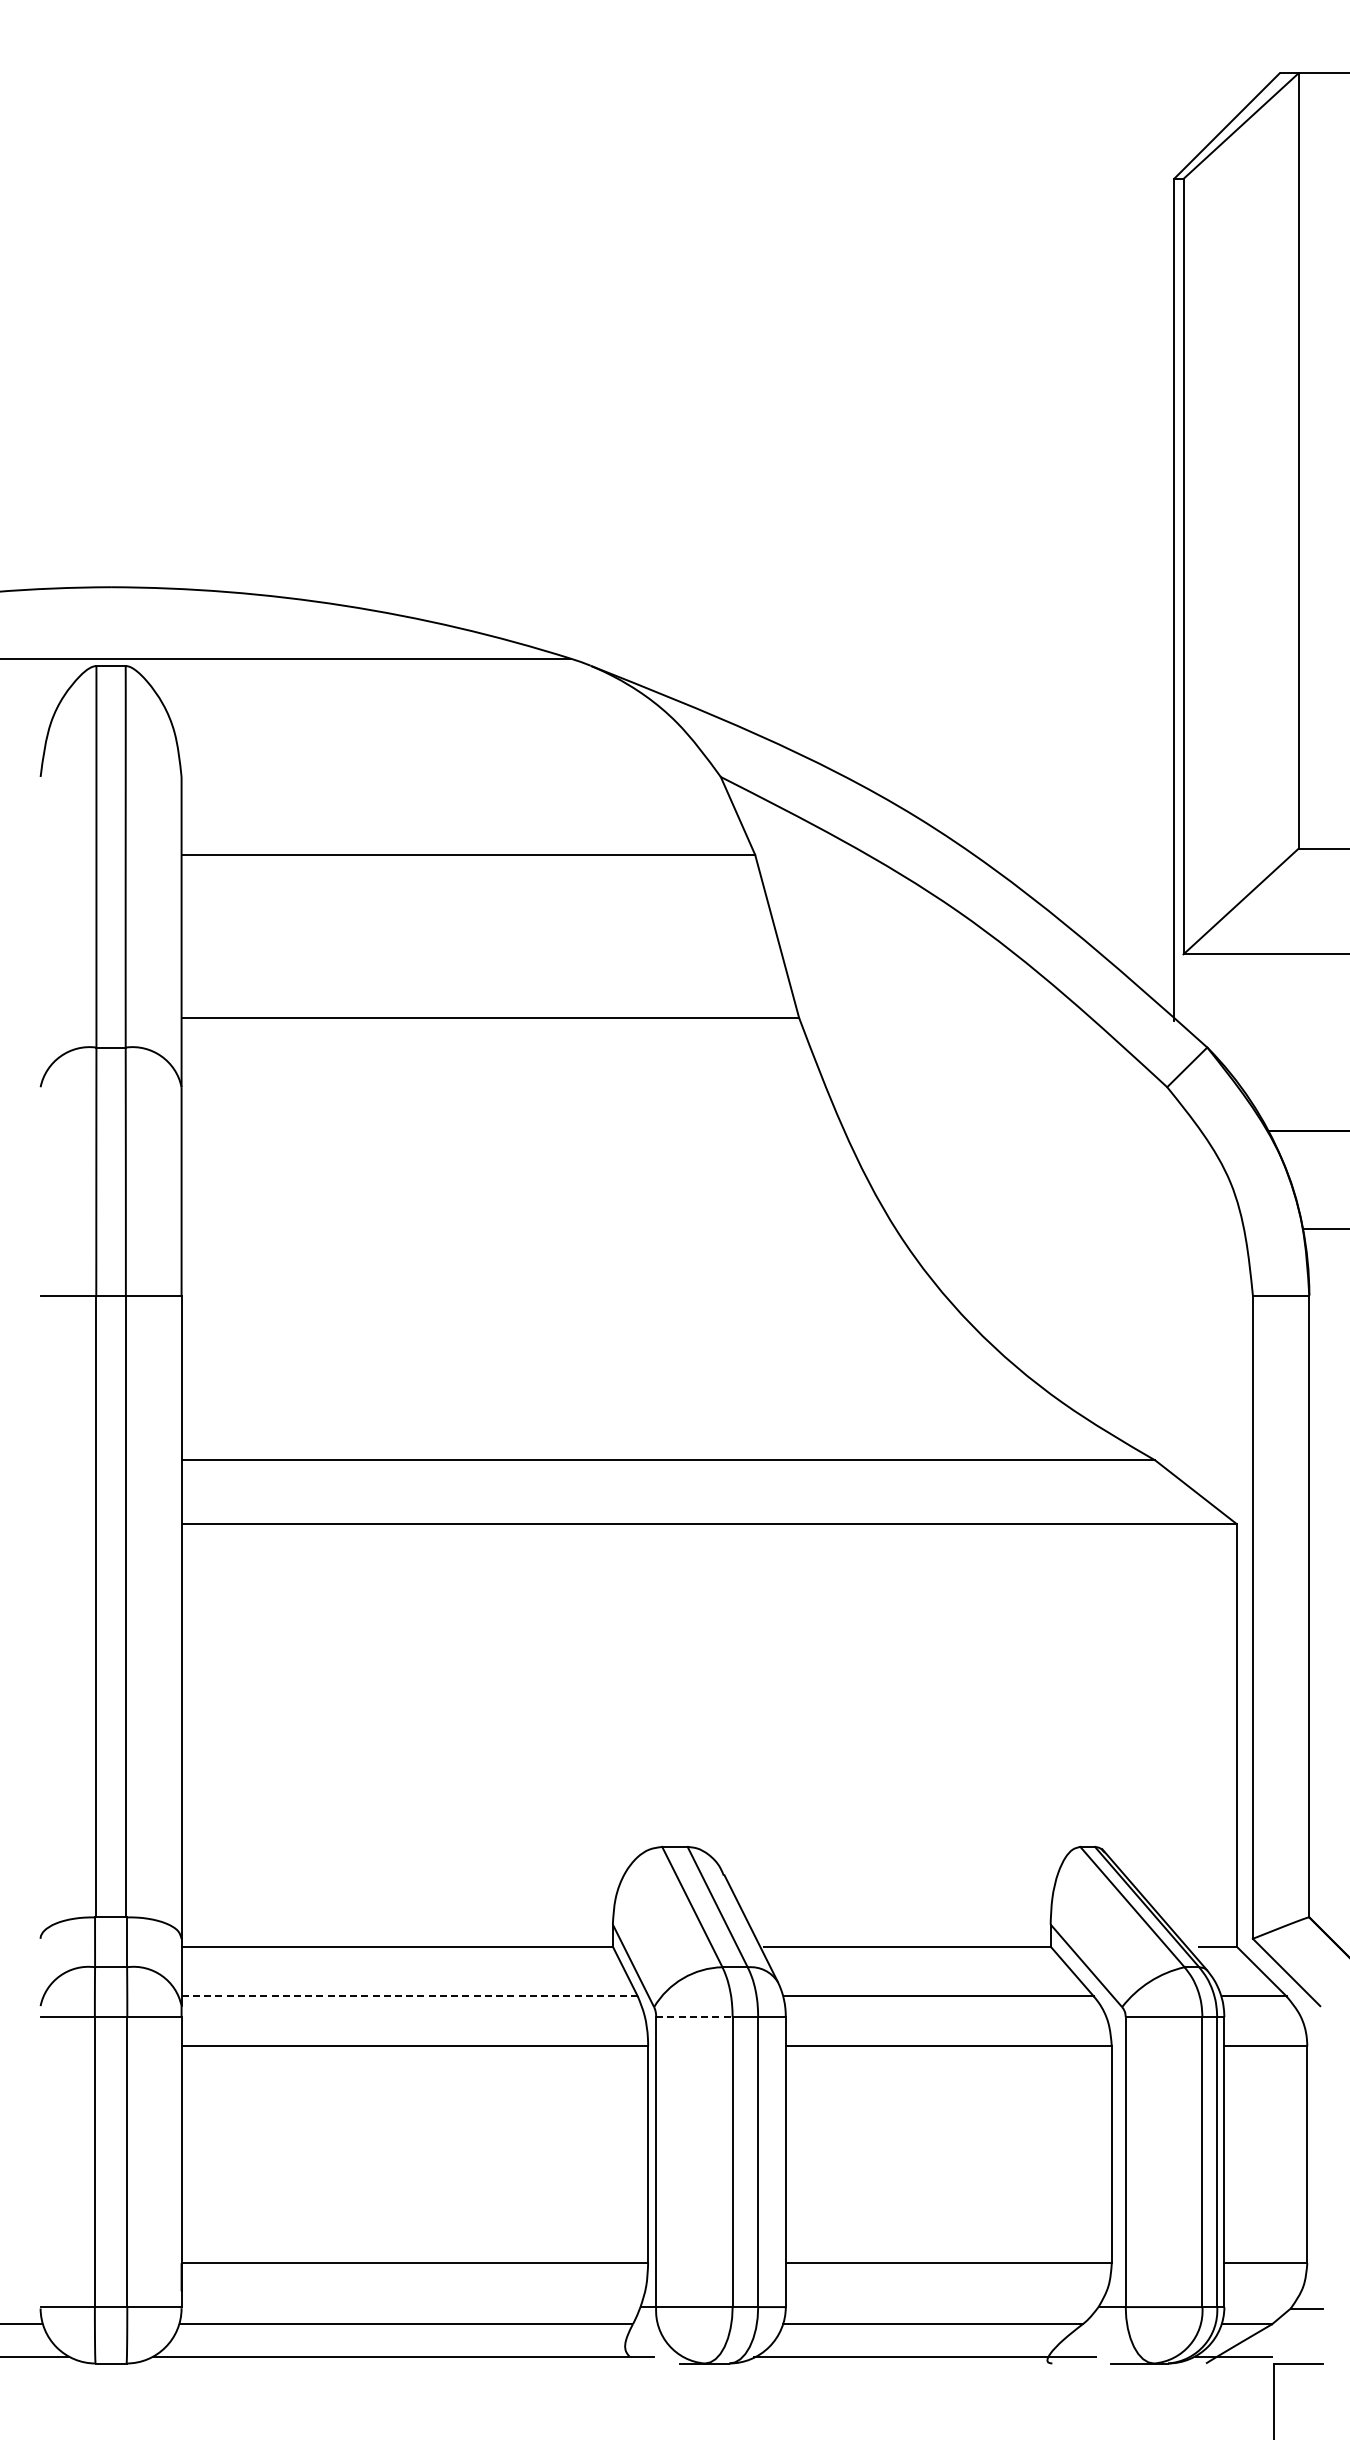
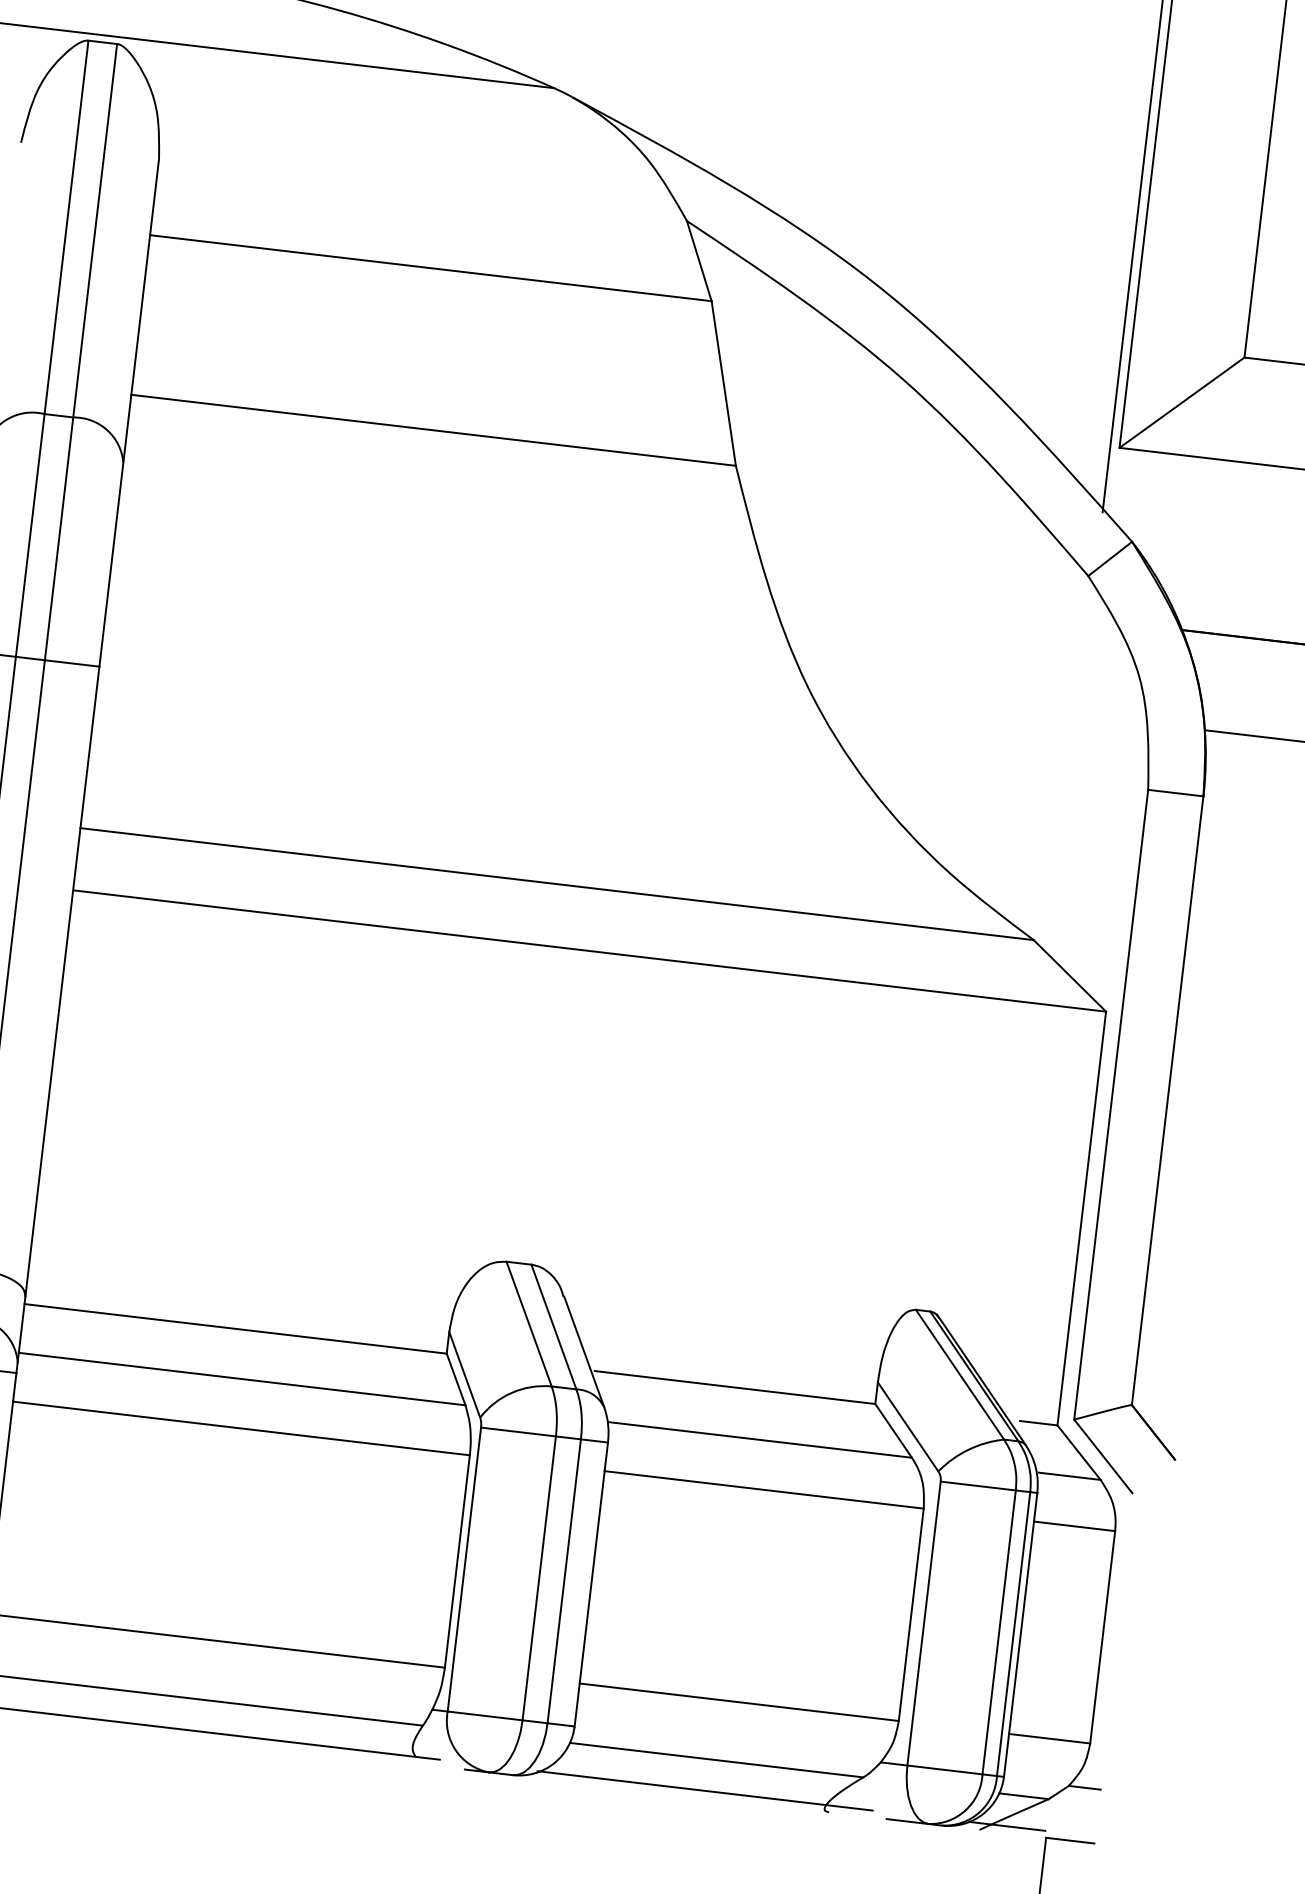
line: (409, 1996) -> (241, 1379), dashed -> solid
line: (694, 2017) -> (518, 1432), dashed -> solid

